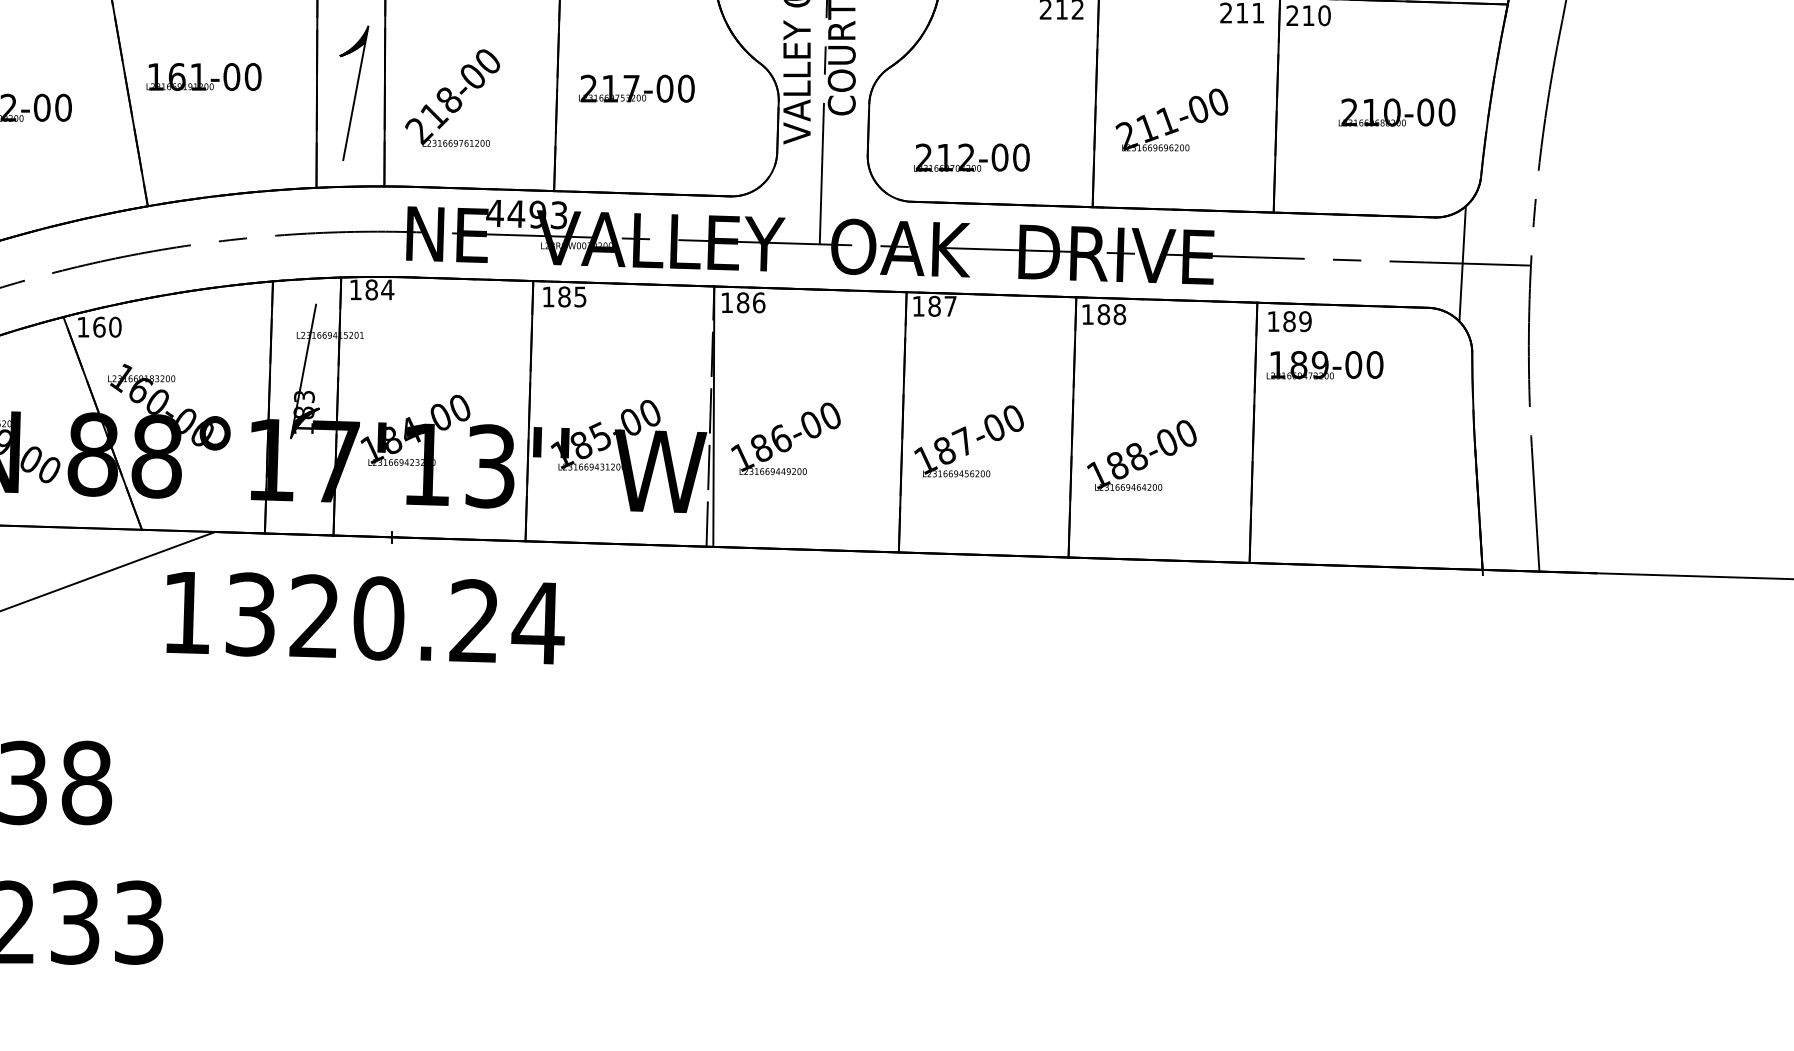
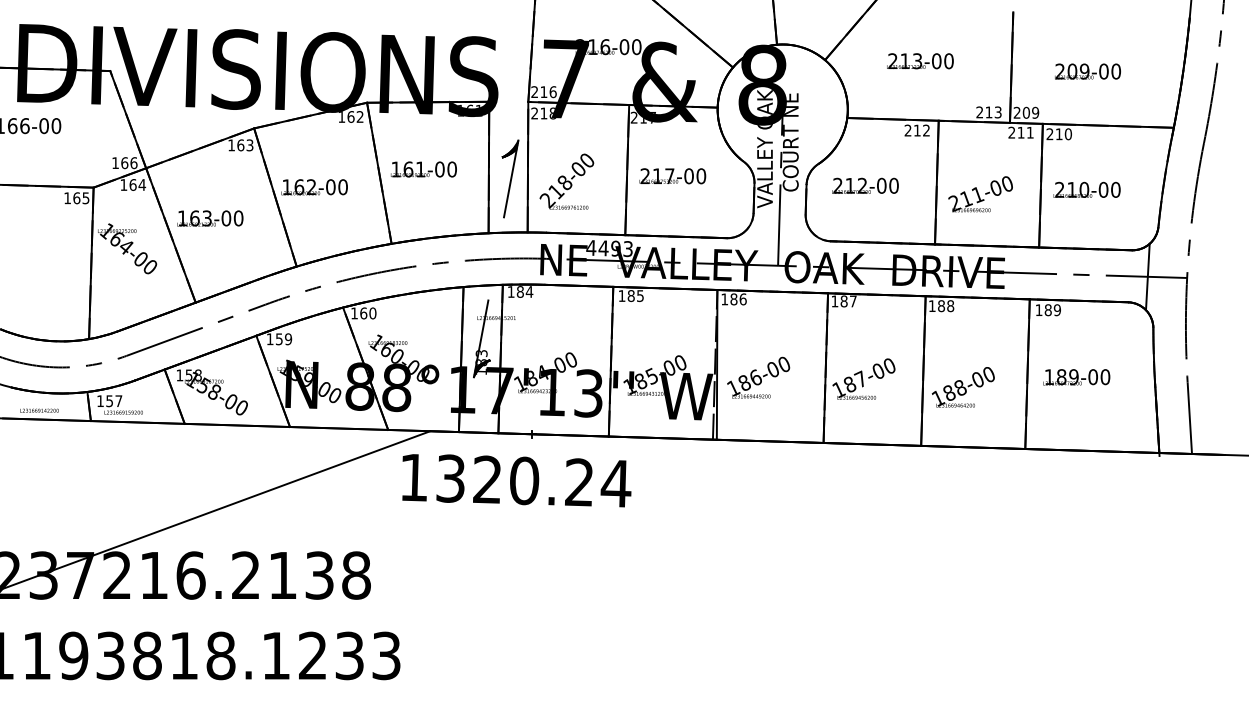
text: (1395, 111) -> (1086, 189), moved
text: (971, 156) -> (865, 185), moved
text: (1324, 365) -> (1076, 377), moved

